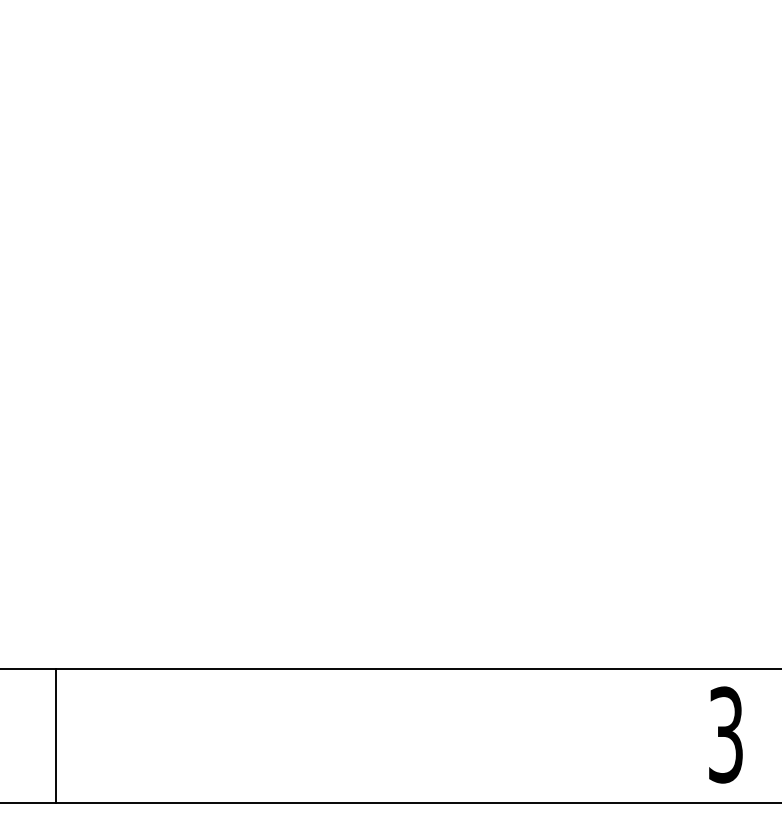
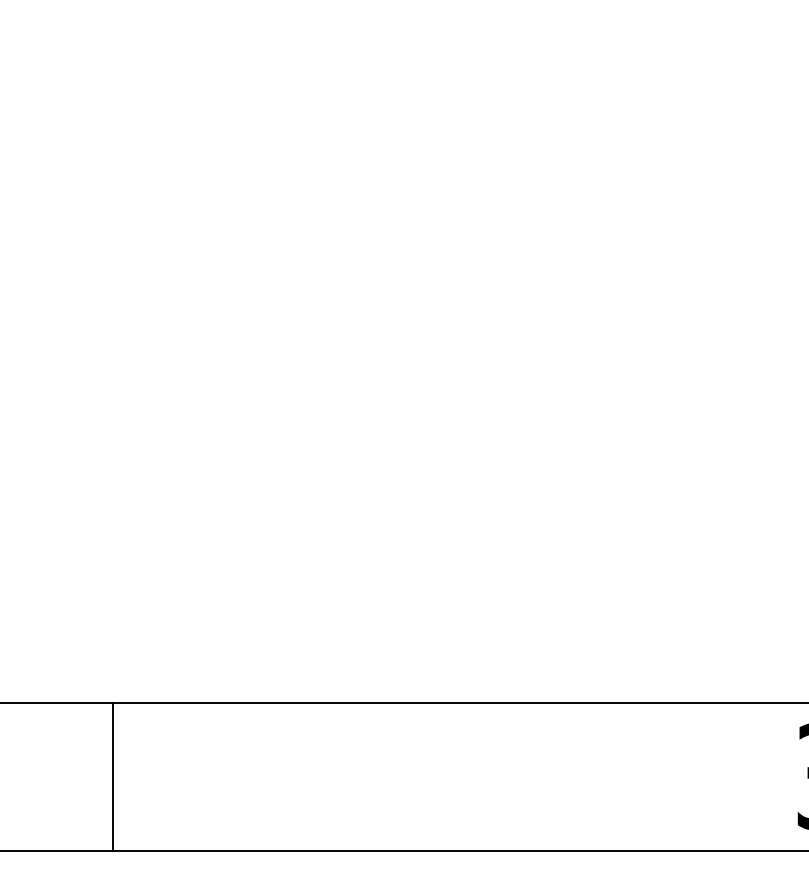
line: (55, 735) -> (112, 777), moved

